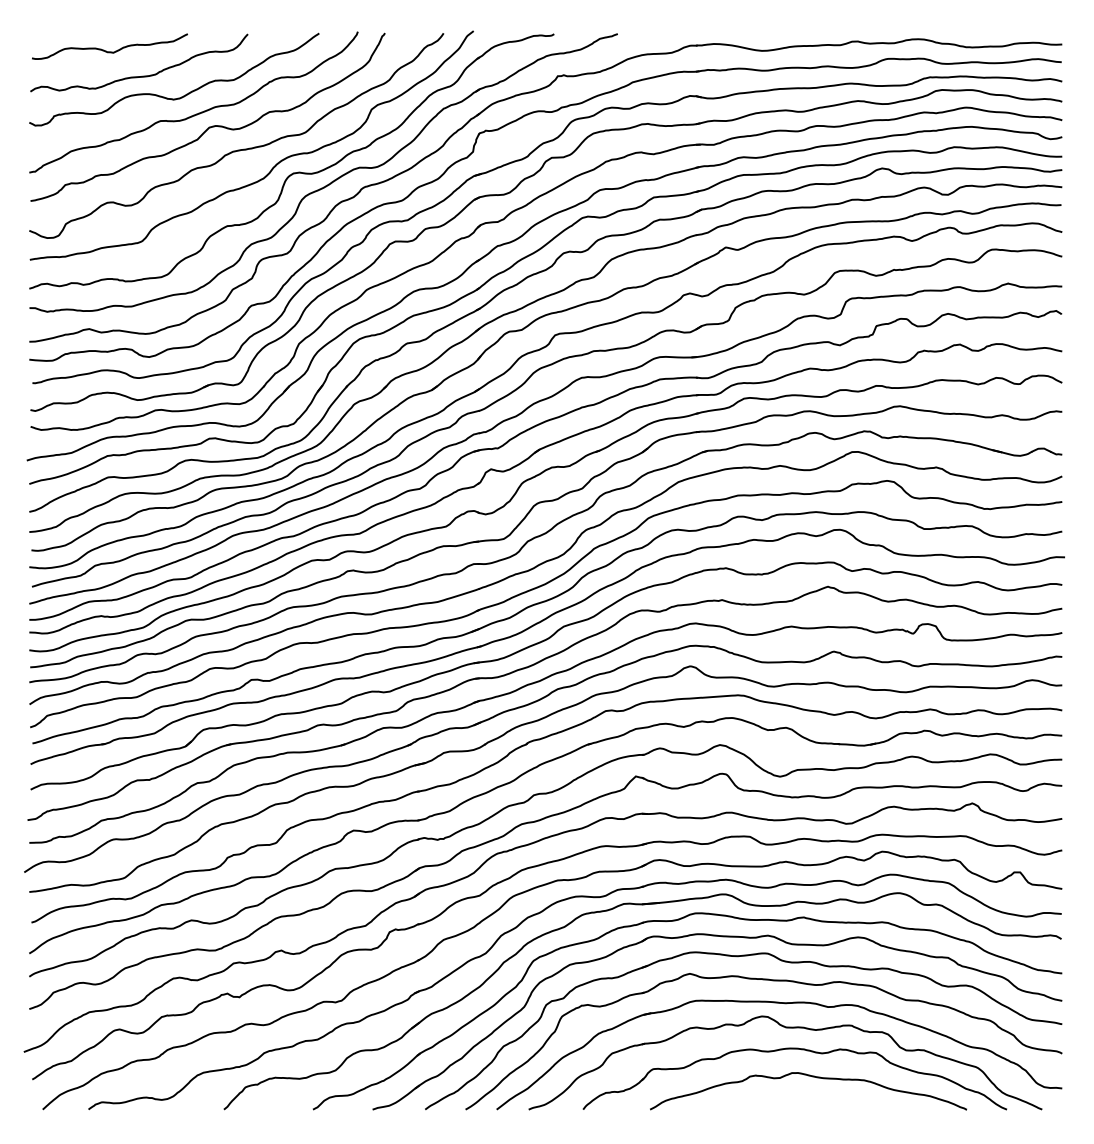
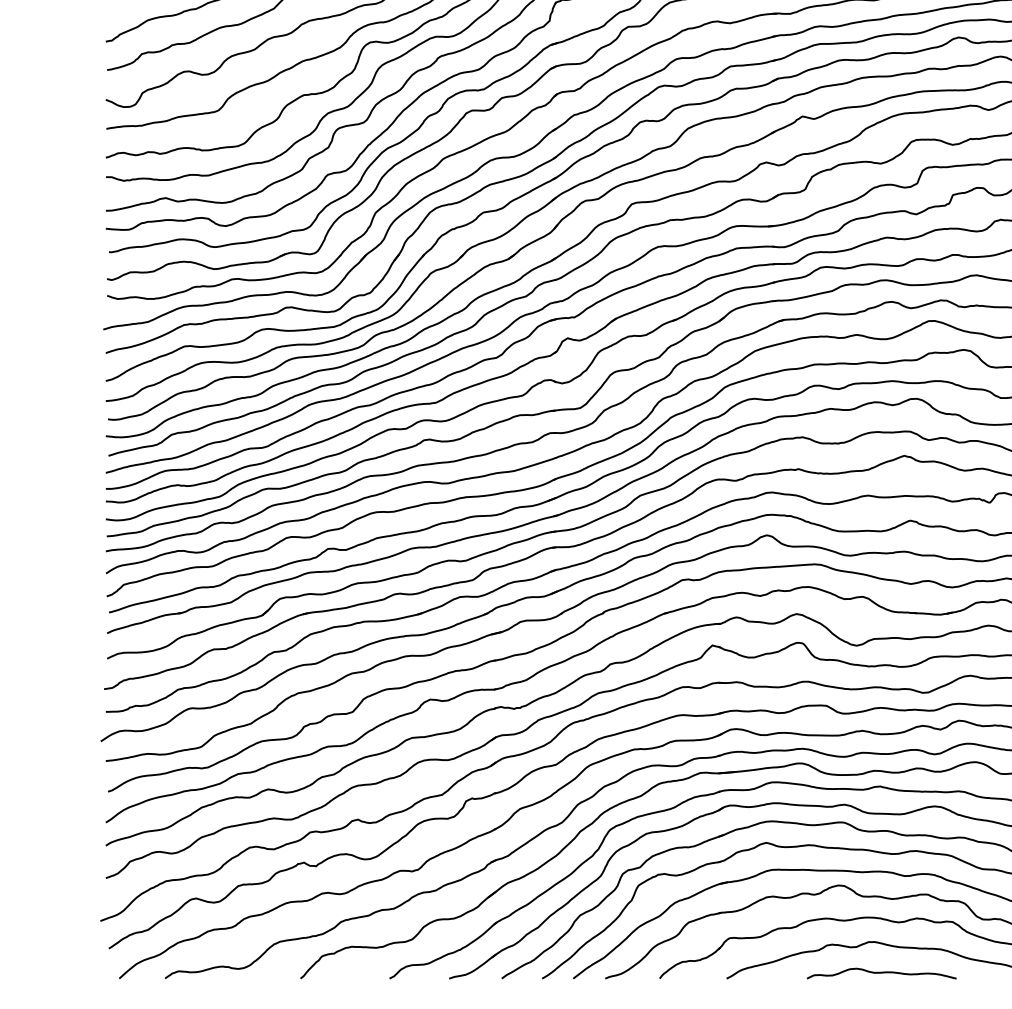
curve: (804, 1104) -> (881, 973), added

